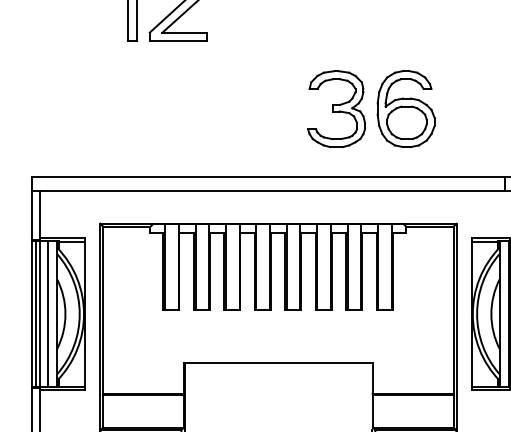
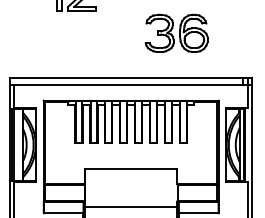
part: (370, 107) -> (176, 32), moved
line: (48, 312) -> (18, 144), removed

